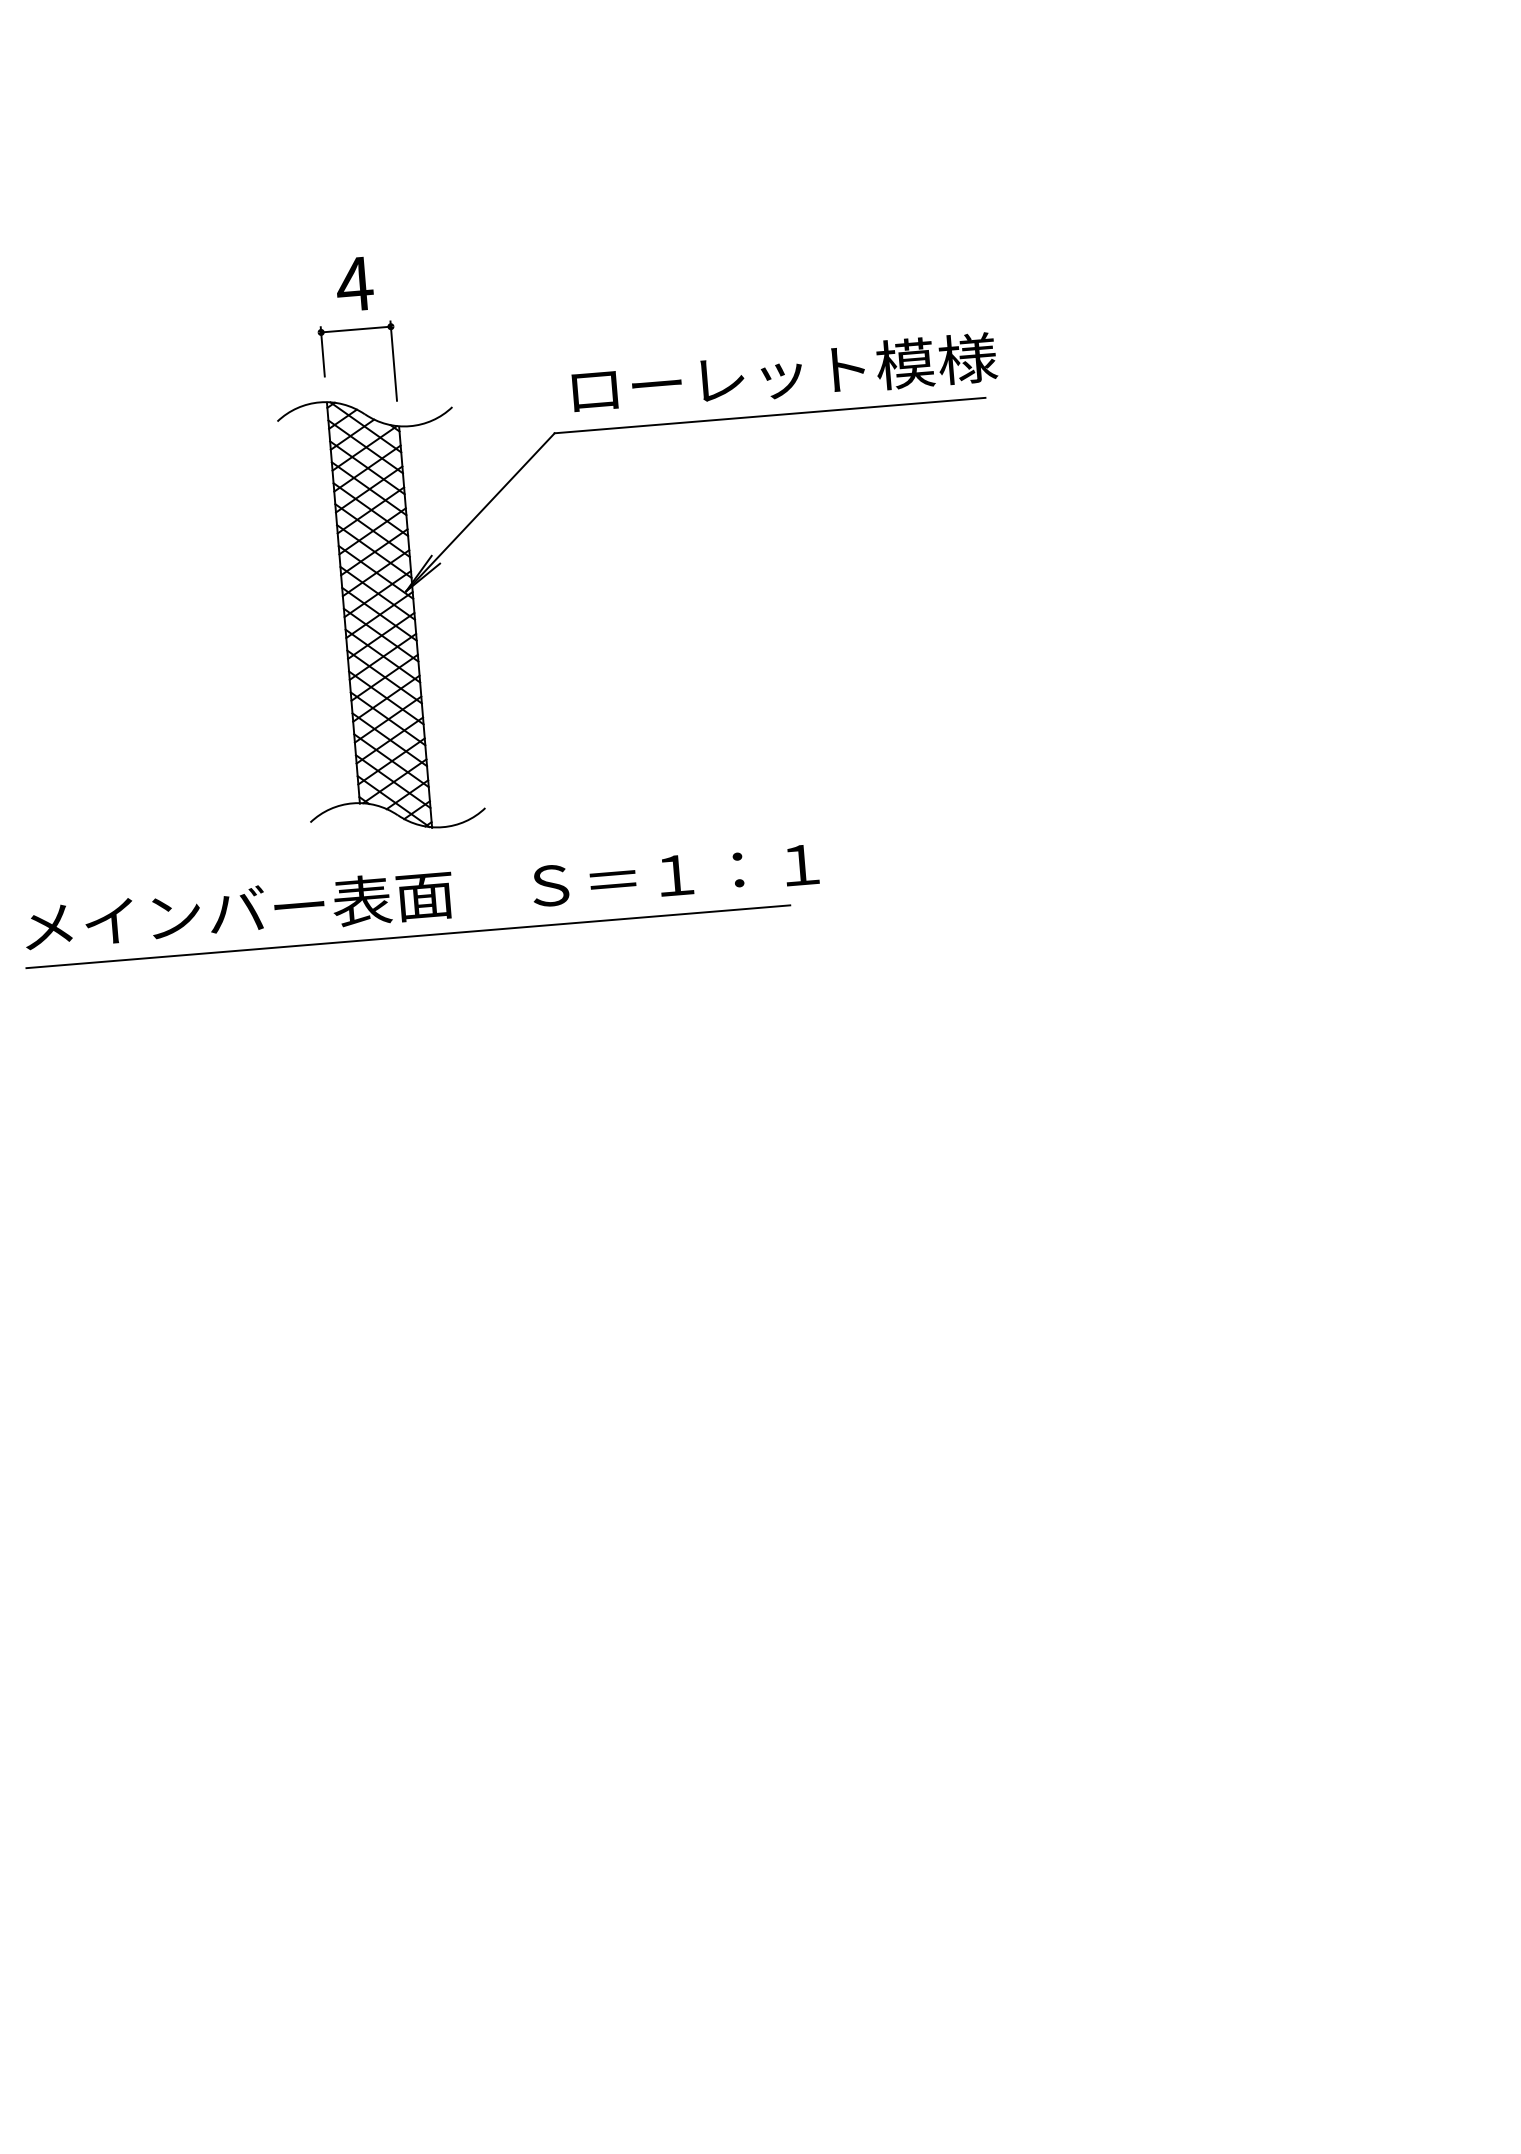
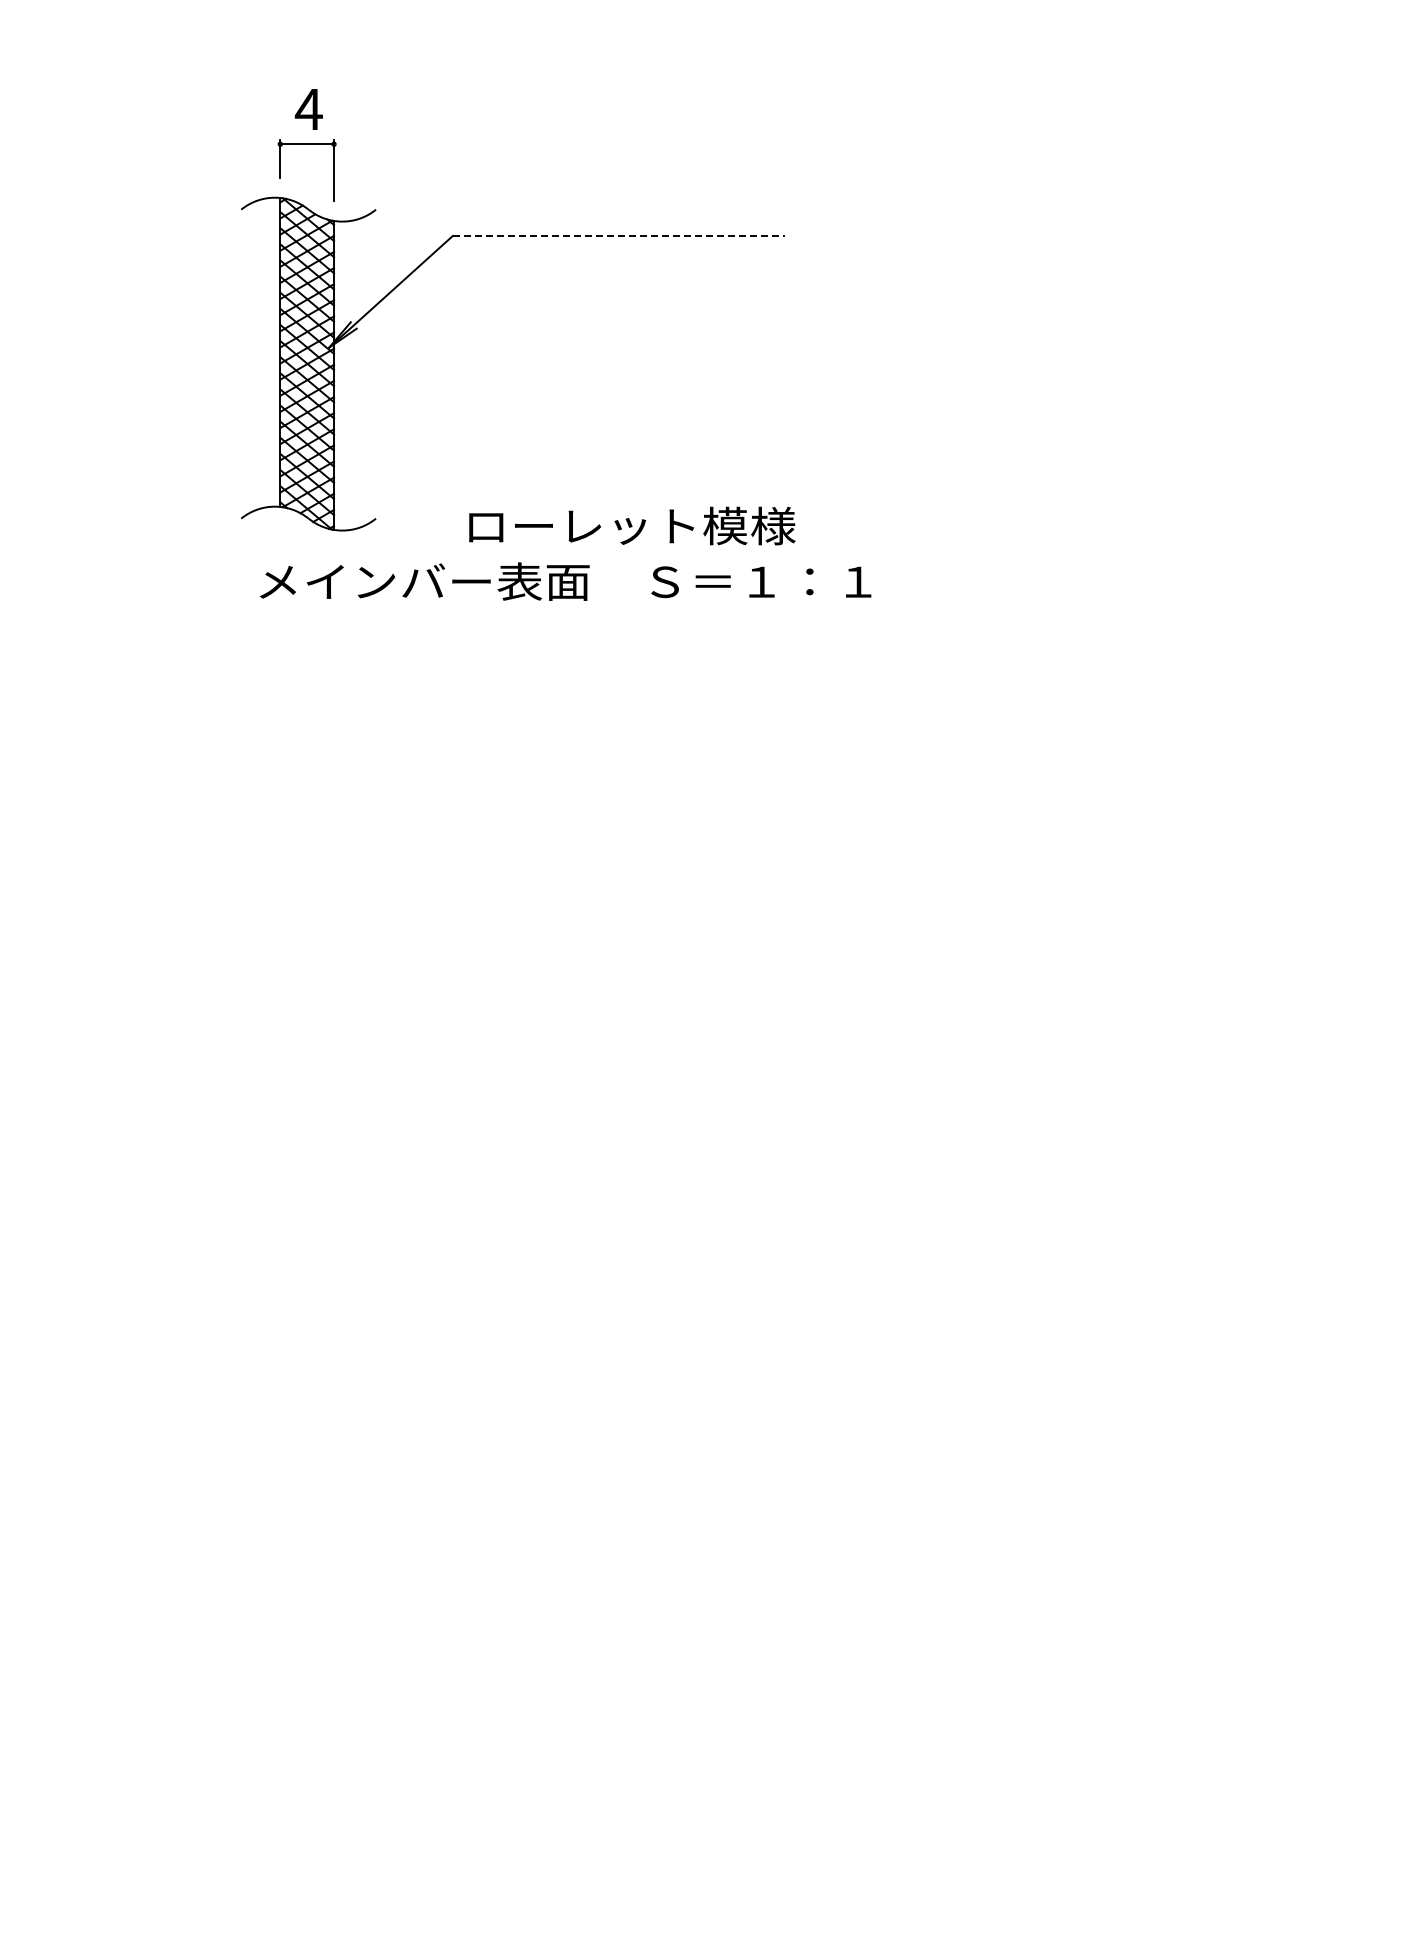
text: (784, 373) -> (632, 525), moved
line: (769, 416) -> (618, 236), solid -> dashed
text: (421, 895) -> (565, 581), moved
line: (407, 937) -> (308, 612), removed

